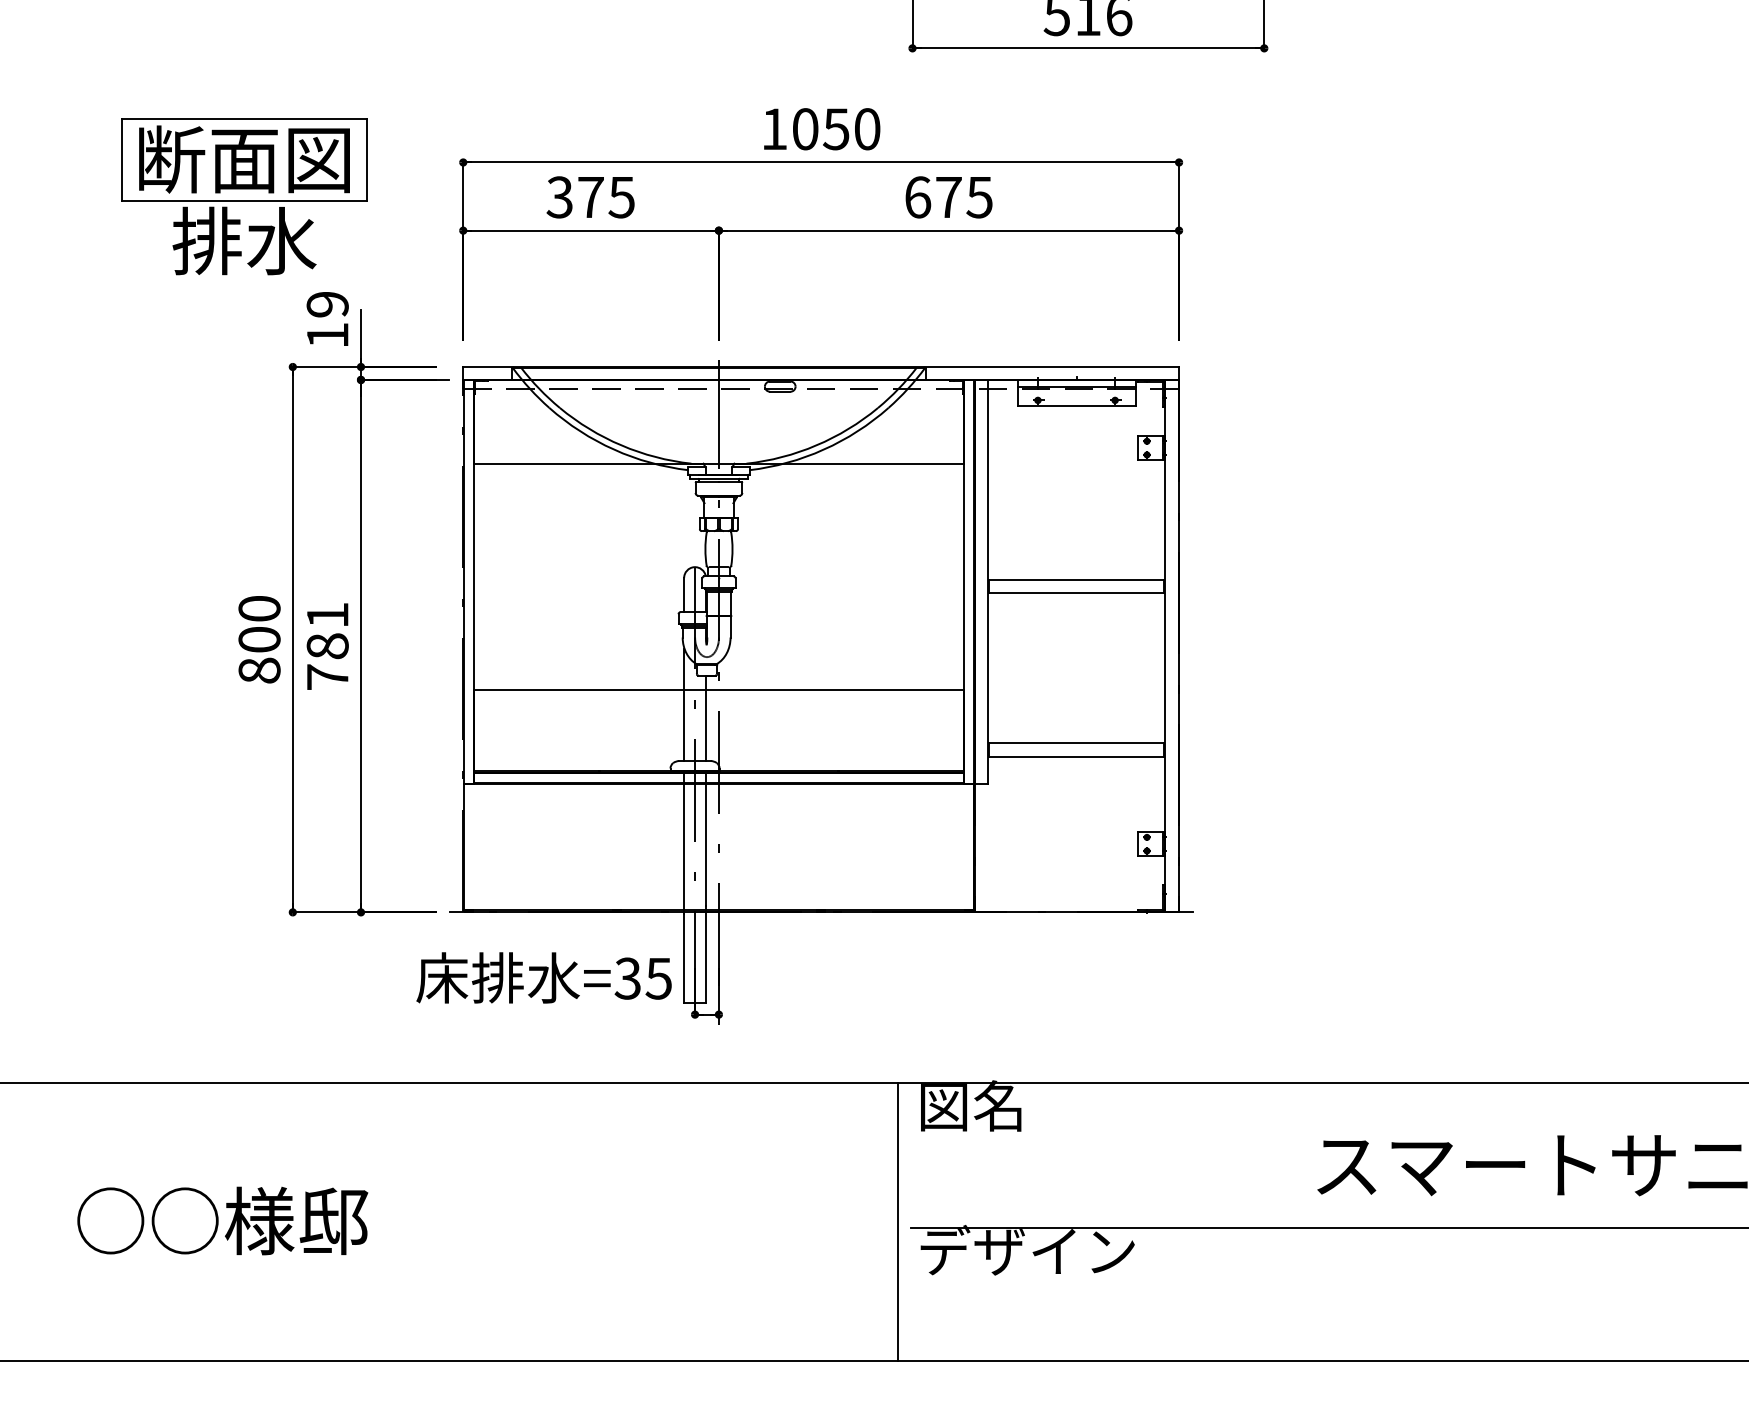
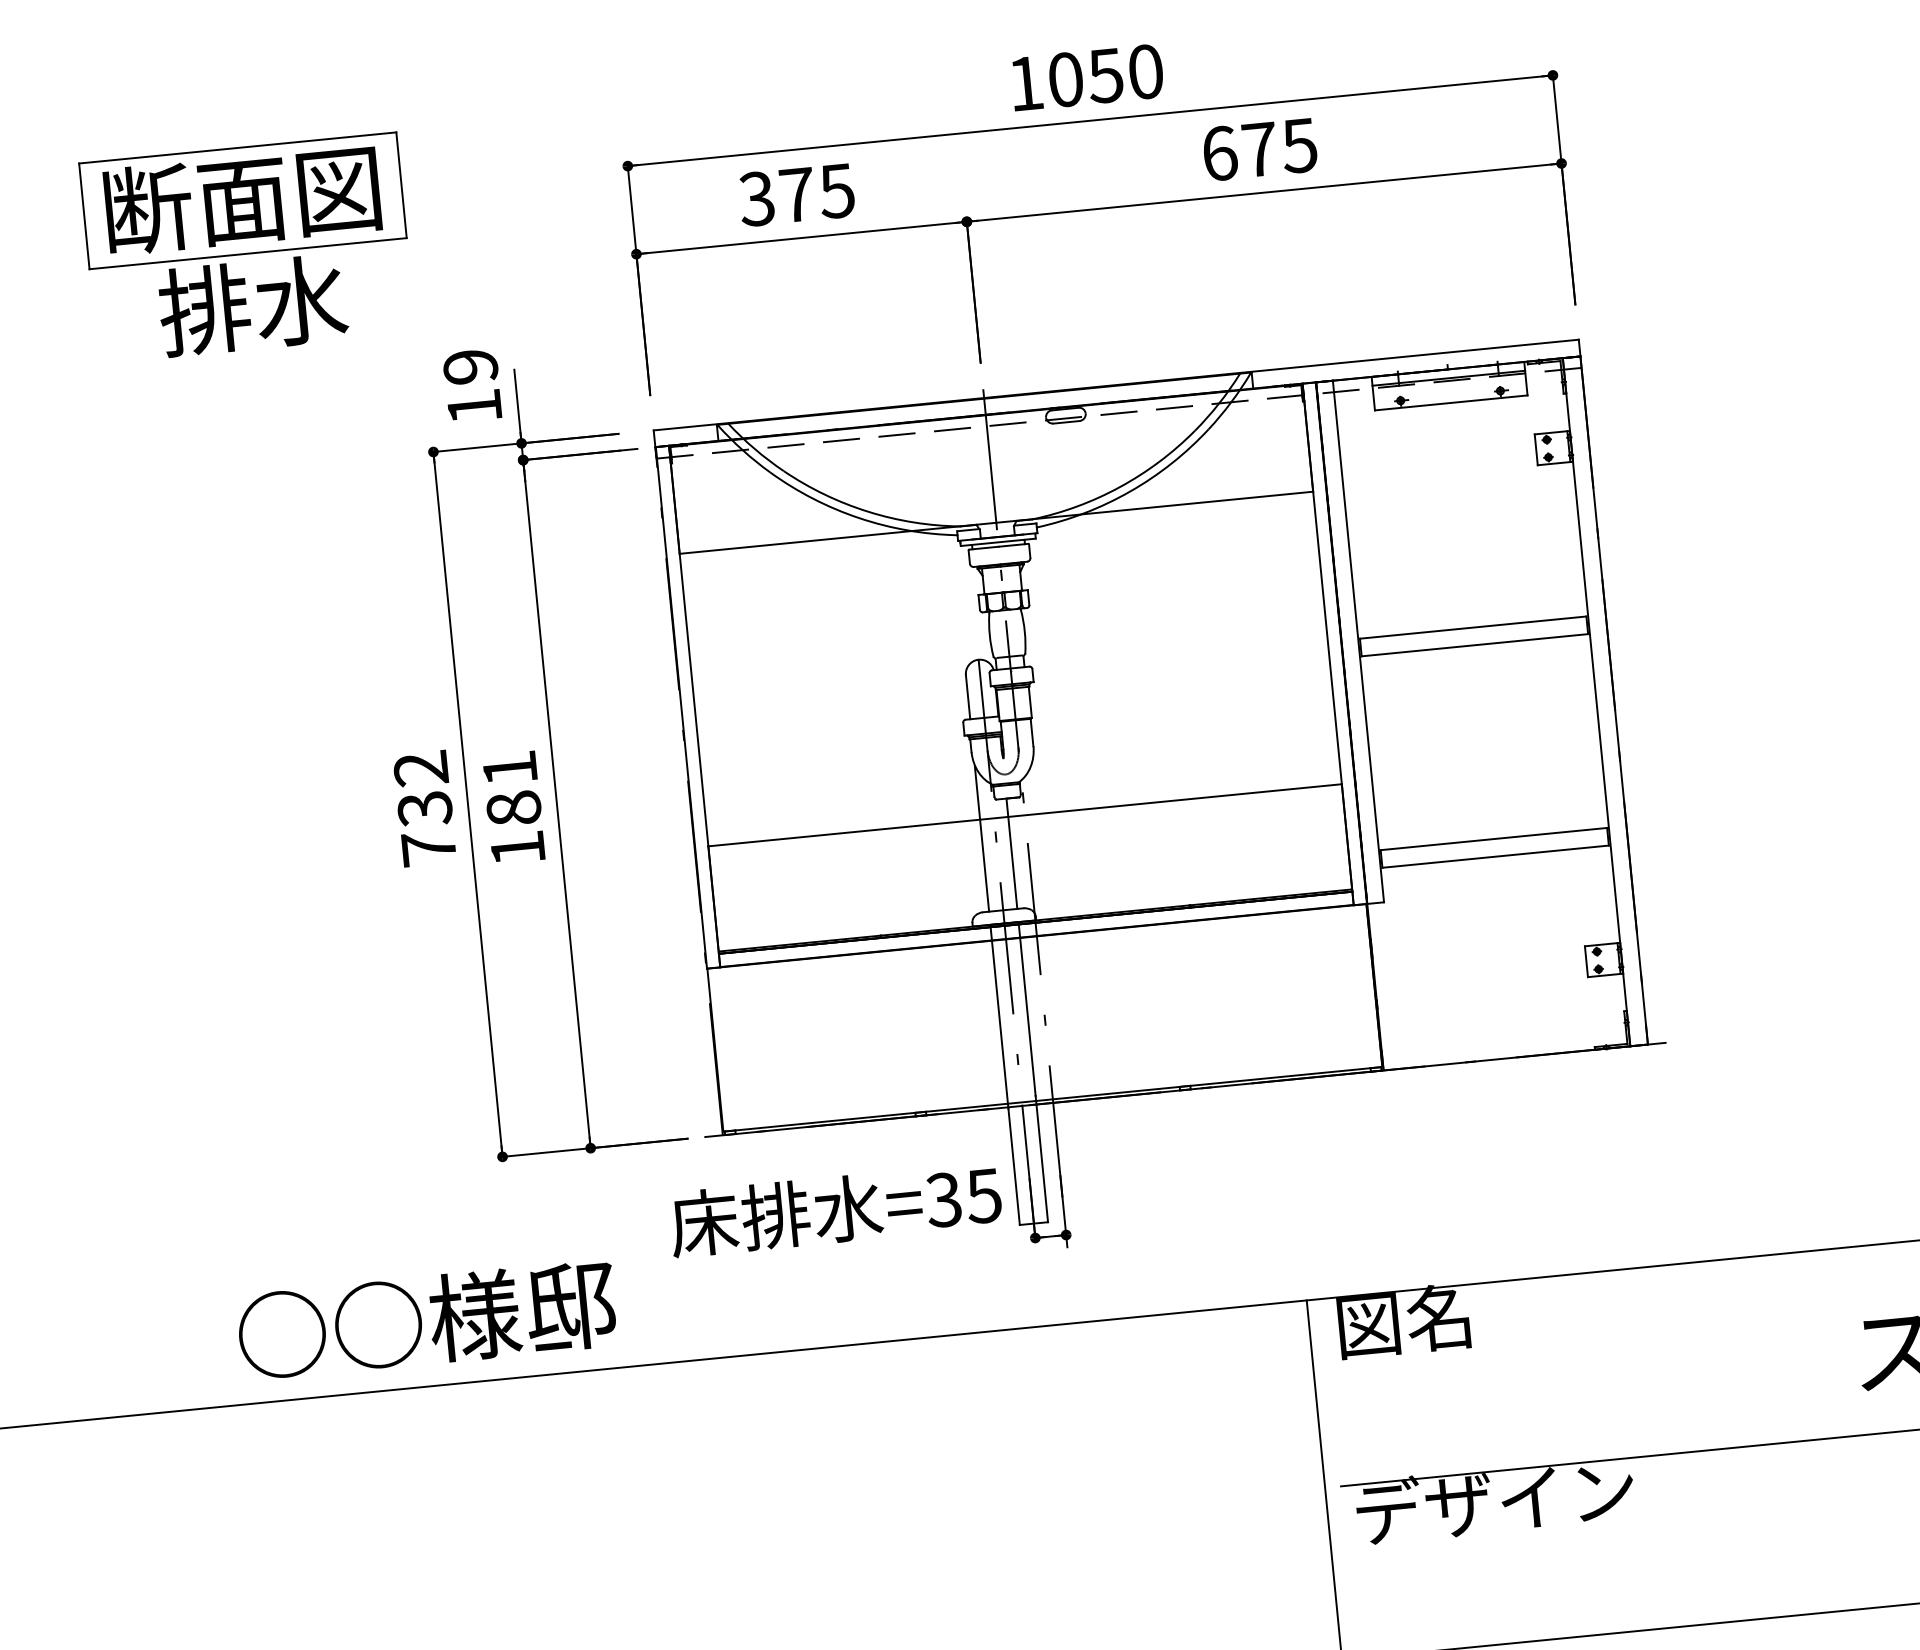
part: (244, 196) -> (247, 247), moved
text: (259, 639) -> (424, 808), 800 -> 732
text: (327, 676) -> (517, 847), 781 -> 181
text: (222, 1220) -> (426, 1319), moved

